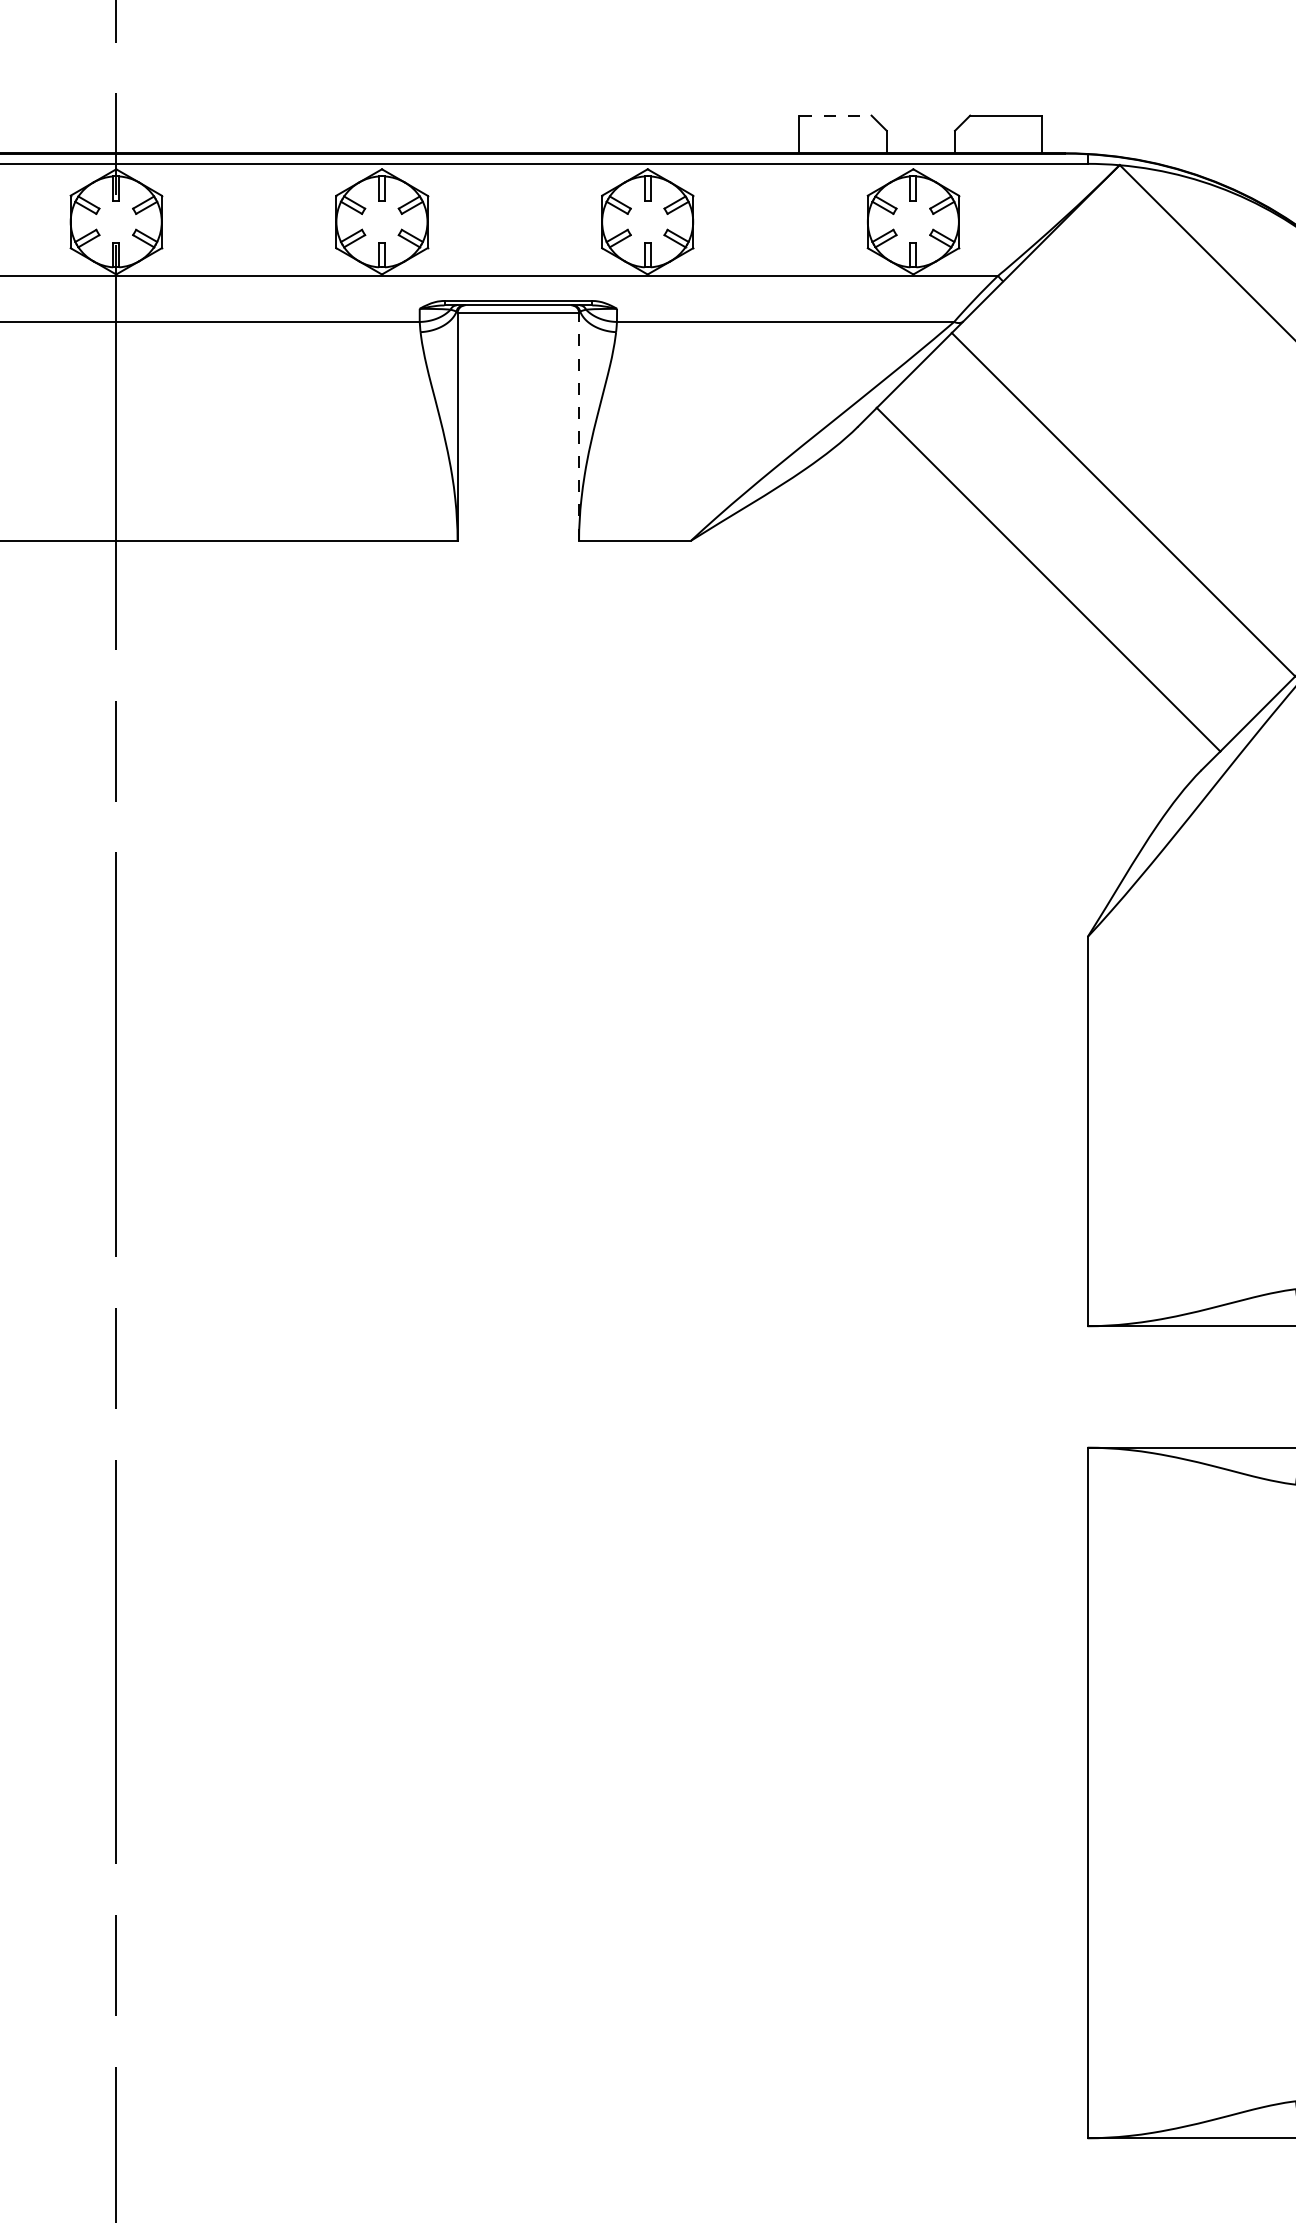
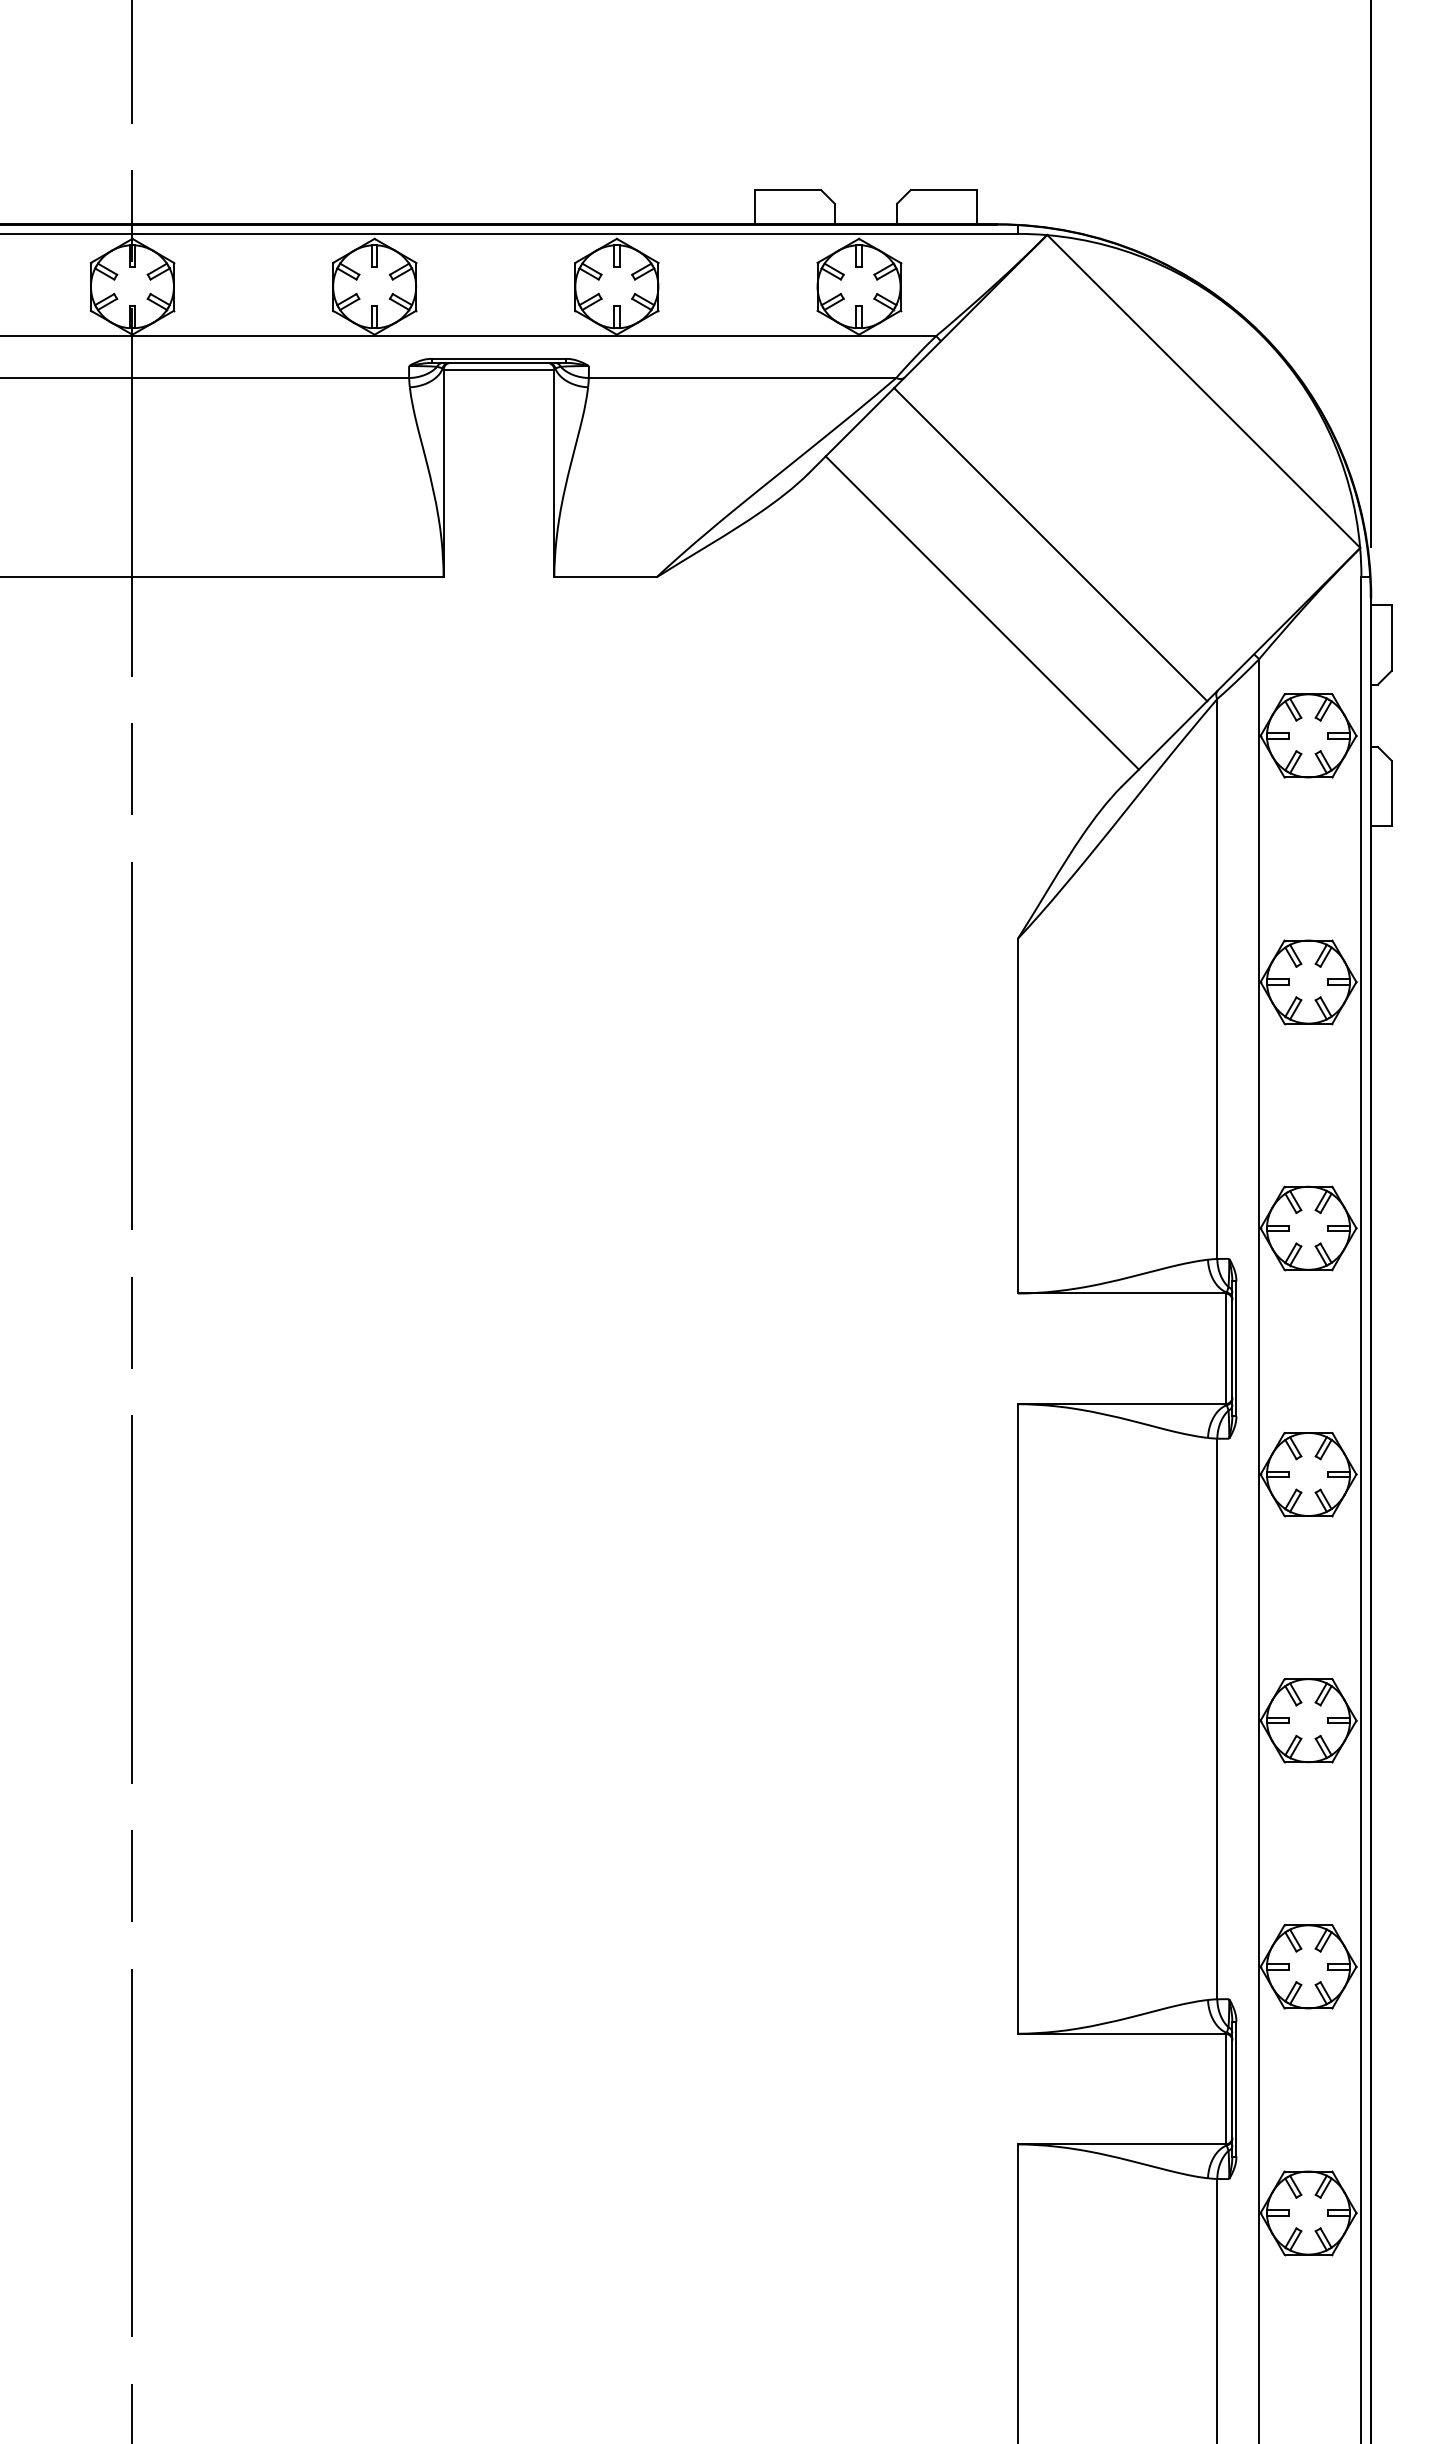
line: (835, 115) -> (788, 189), dashed -> solid
line: (579, 426) -> (554, 473), dashed -> solid

